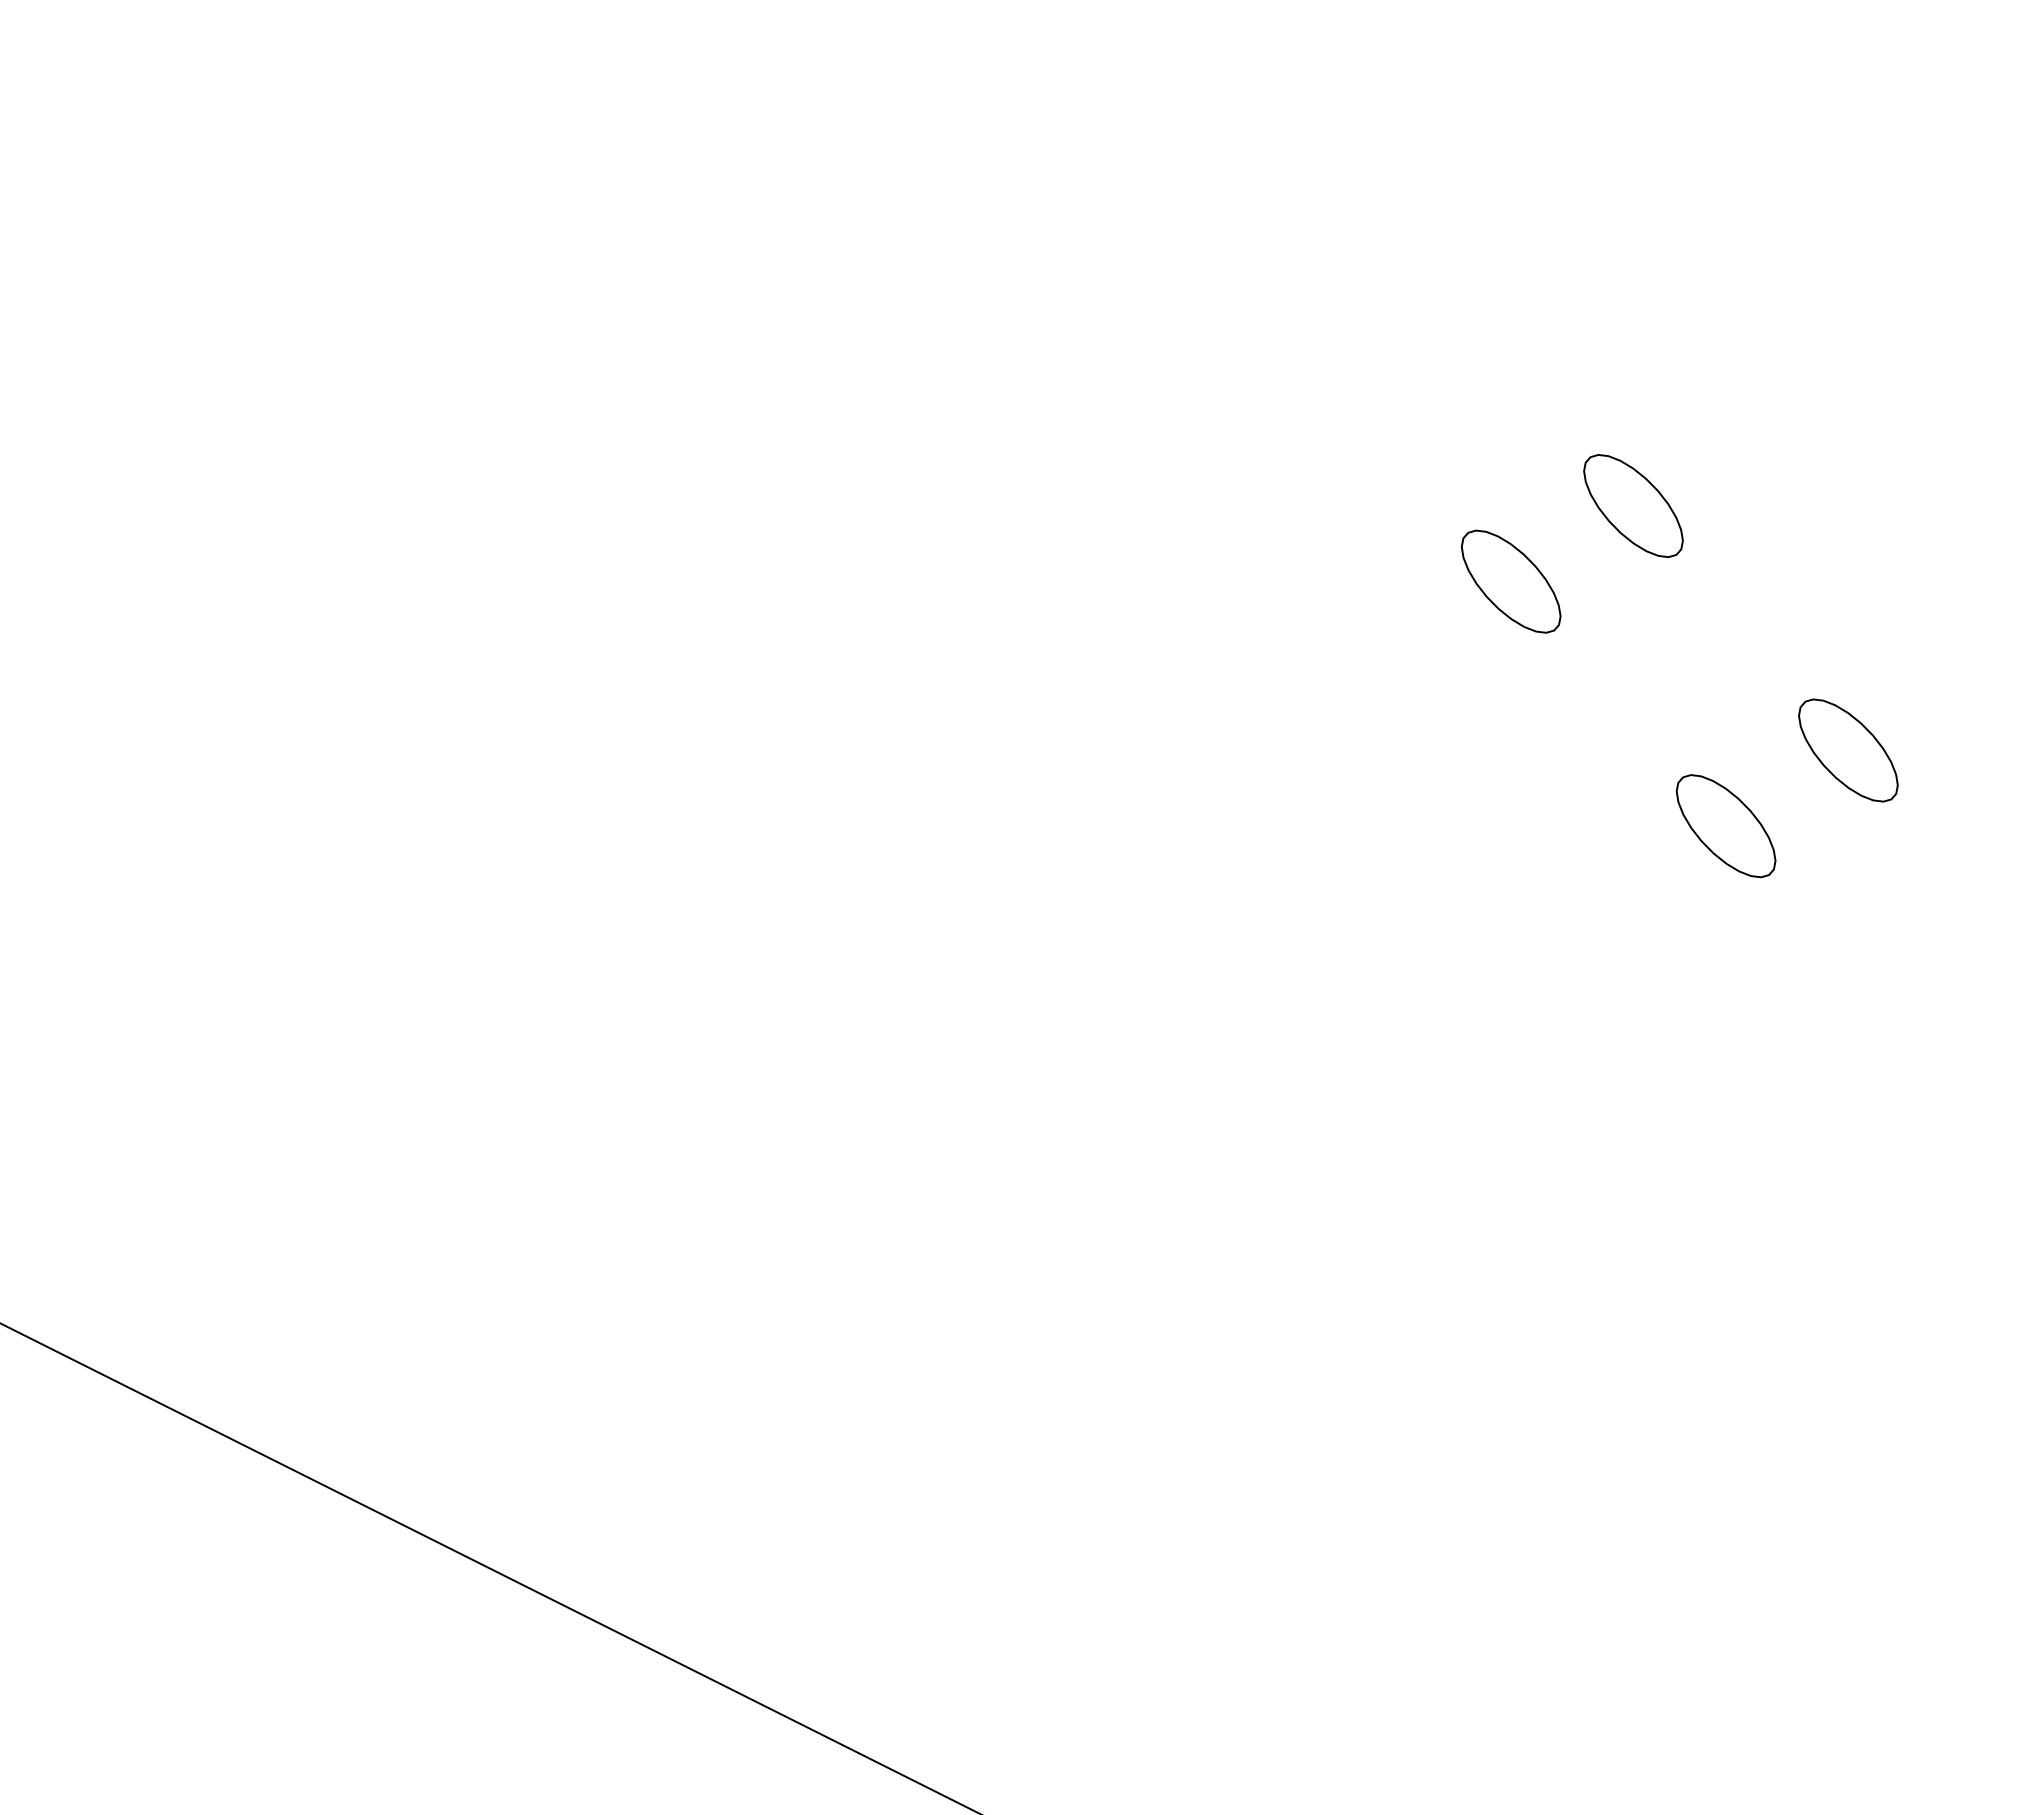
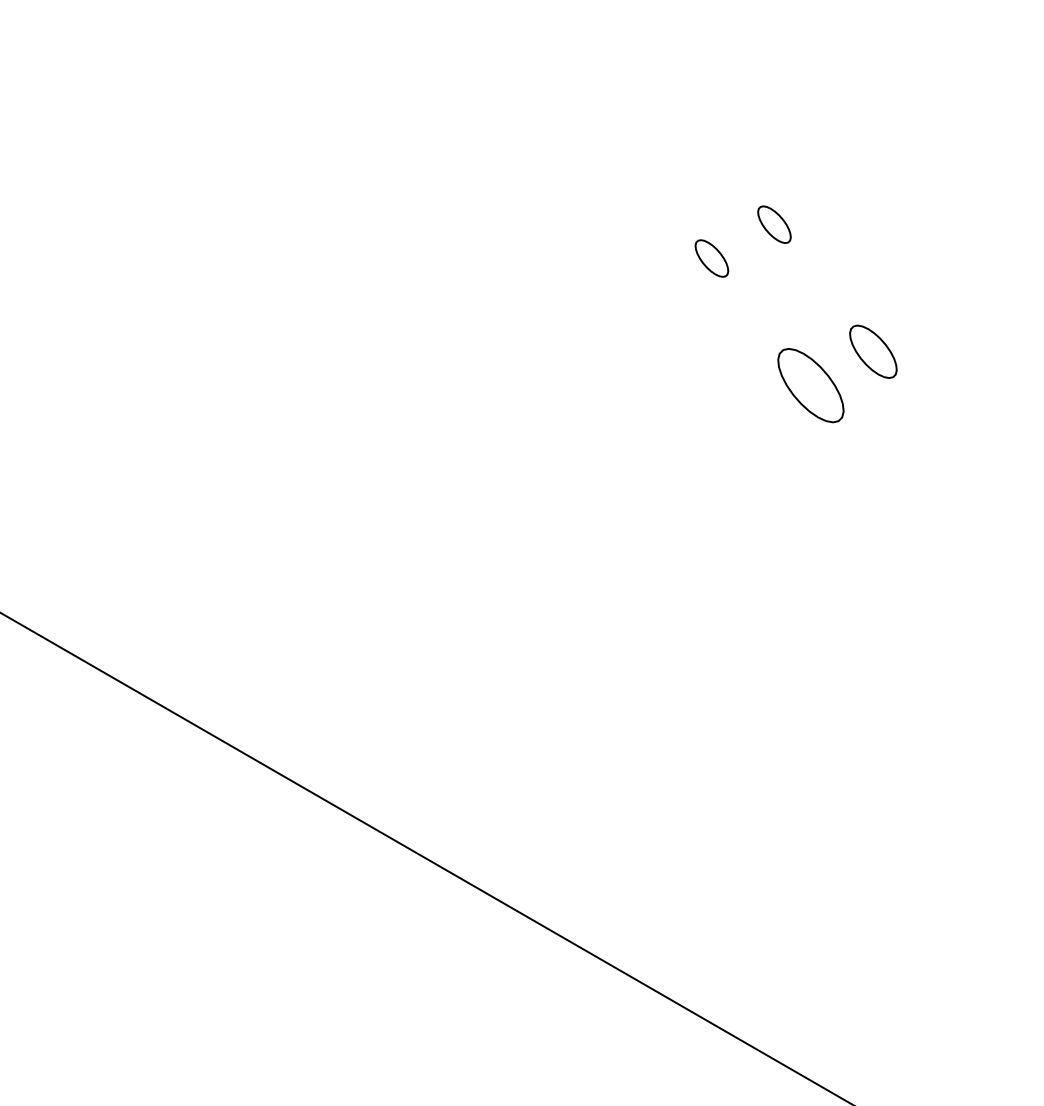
part: (1633, 505) -> (774, 224), size x0.7
part: (1510, 581) -> (711, 258), size x0.7
part: (1725, 826) -> (810, 385), size x1.4

